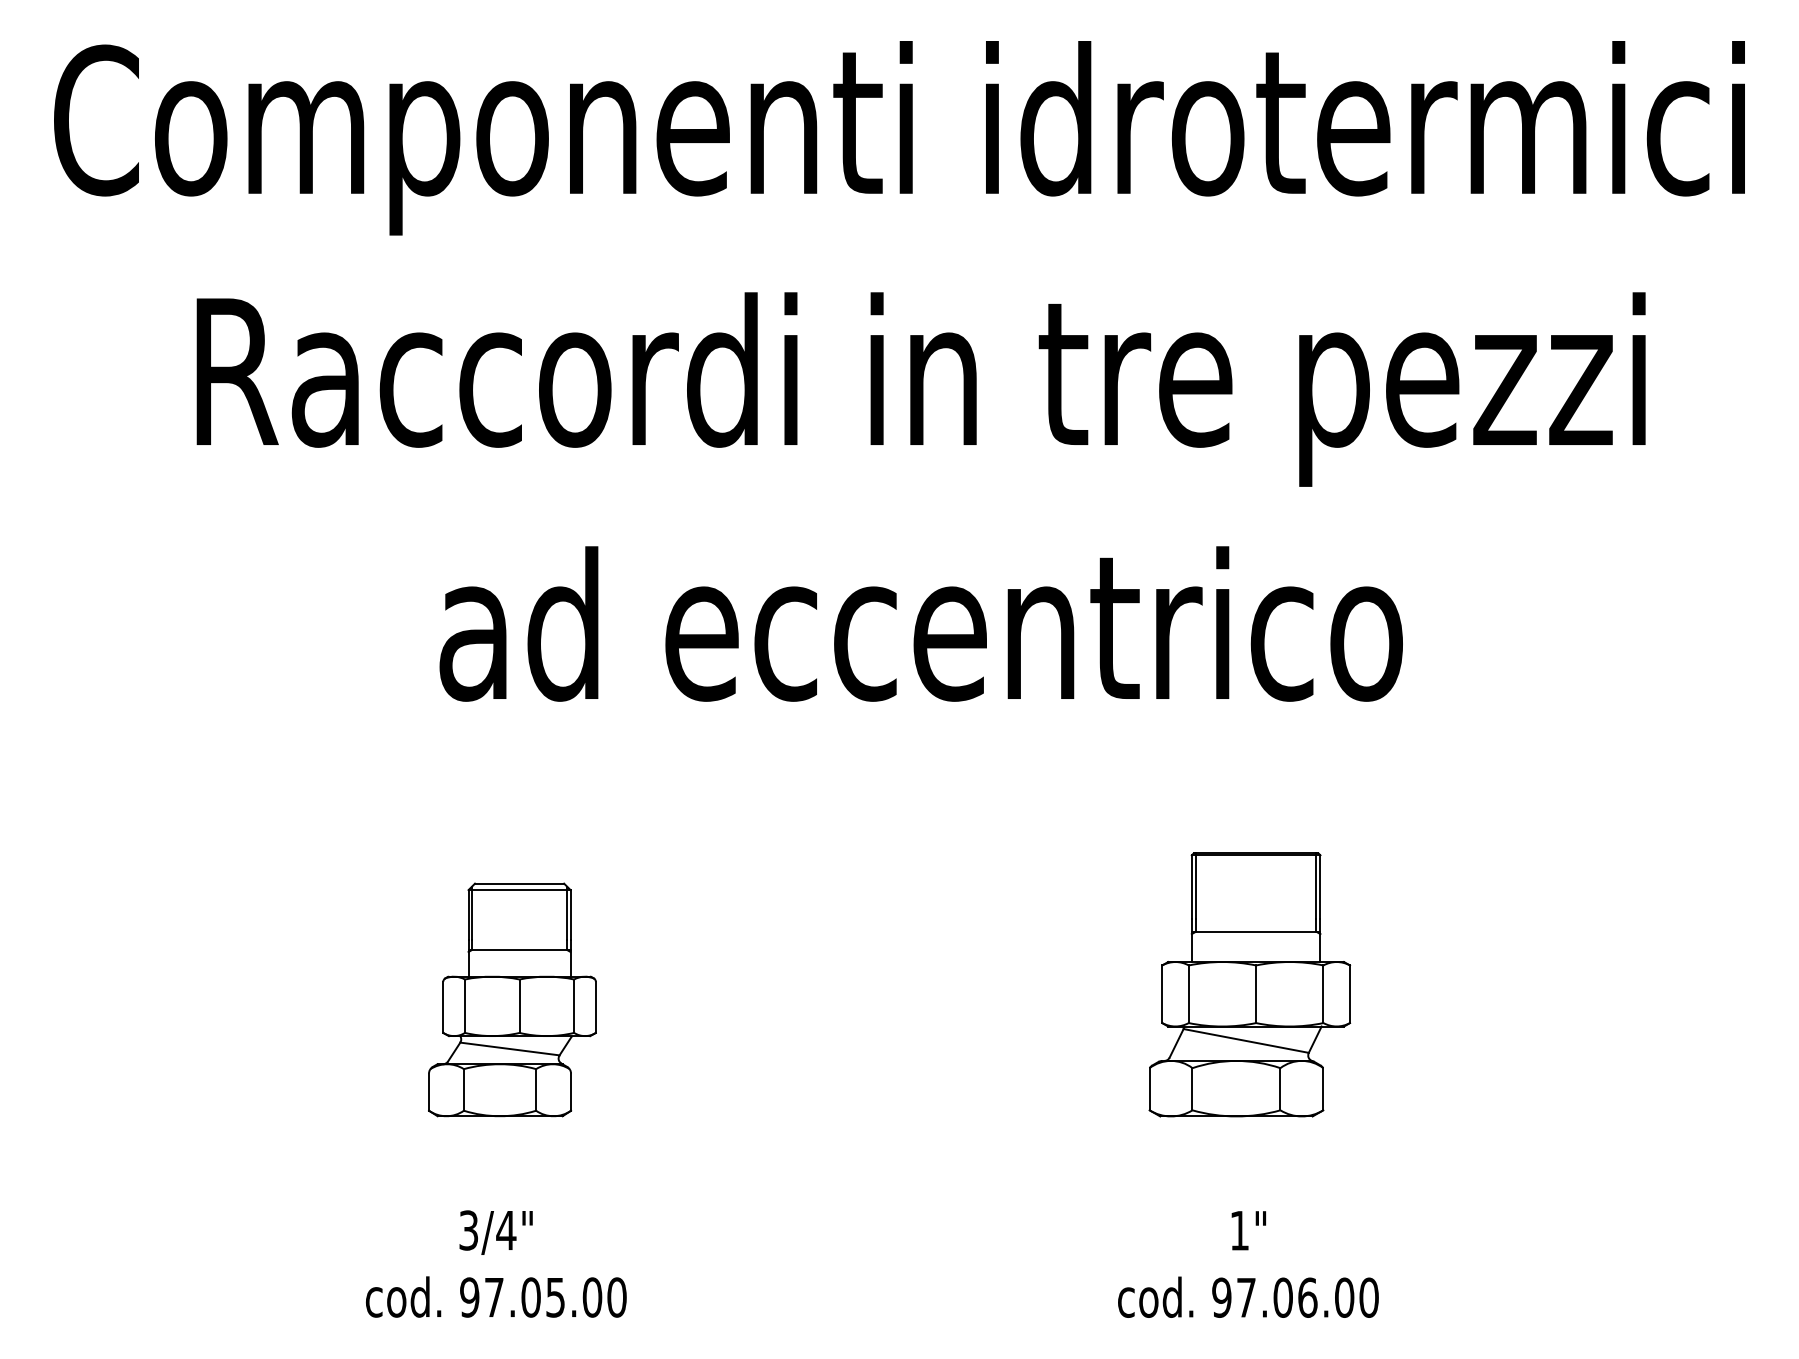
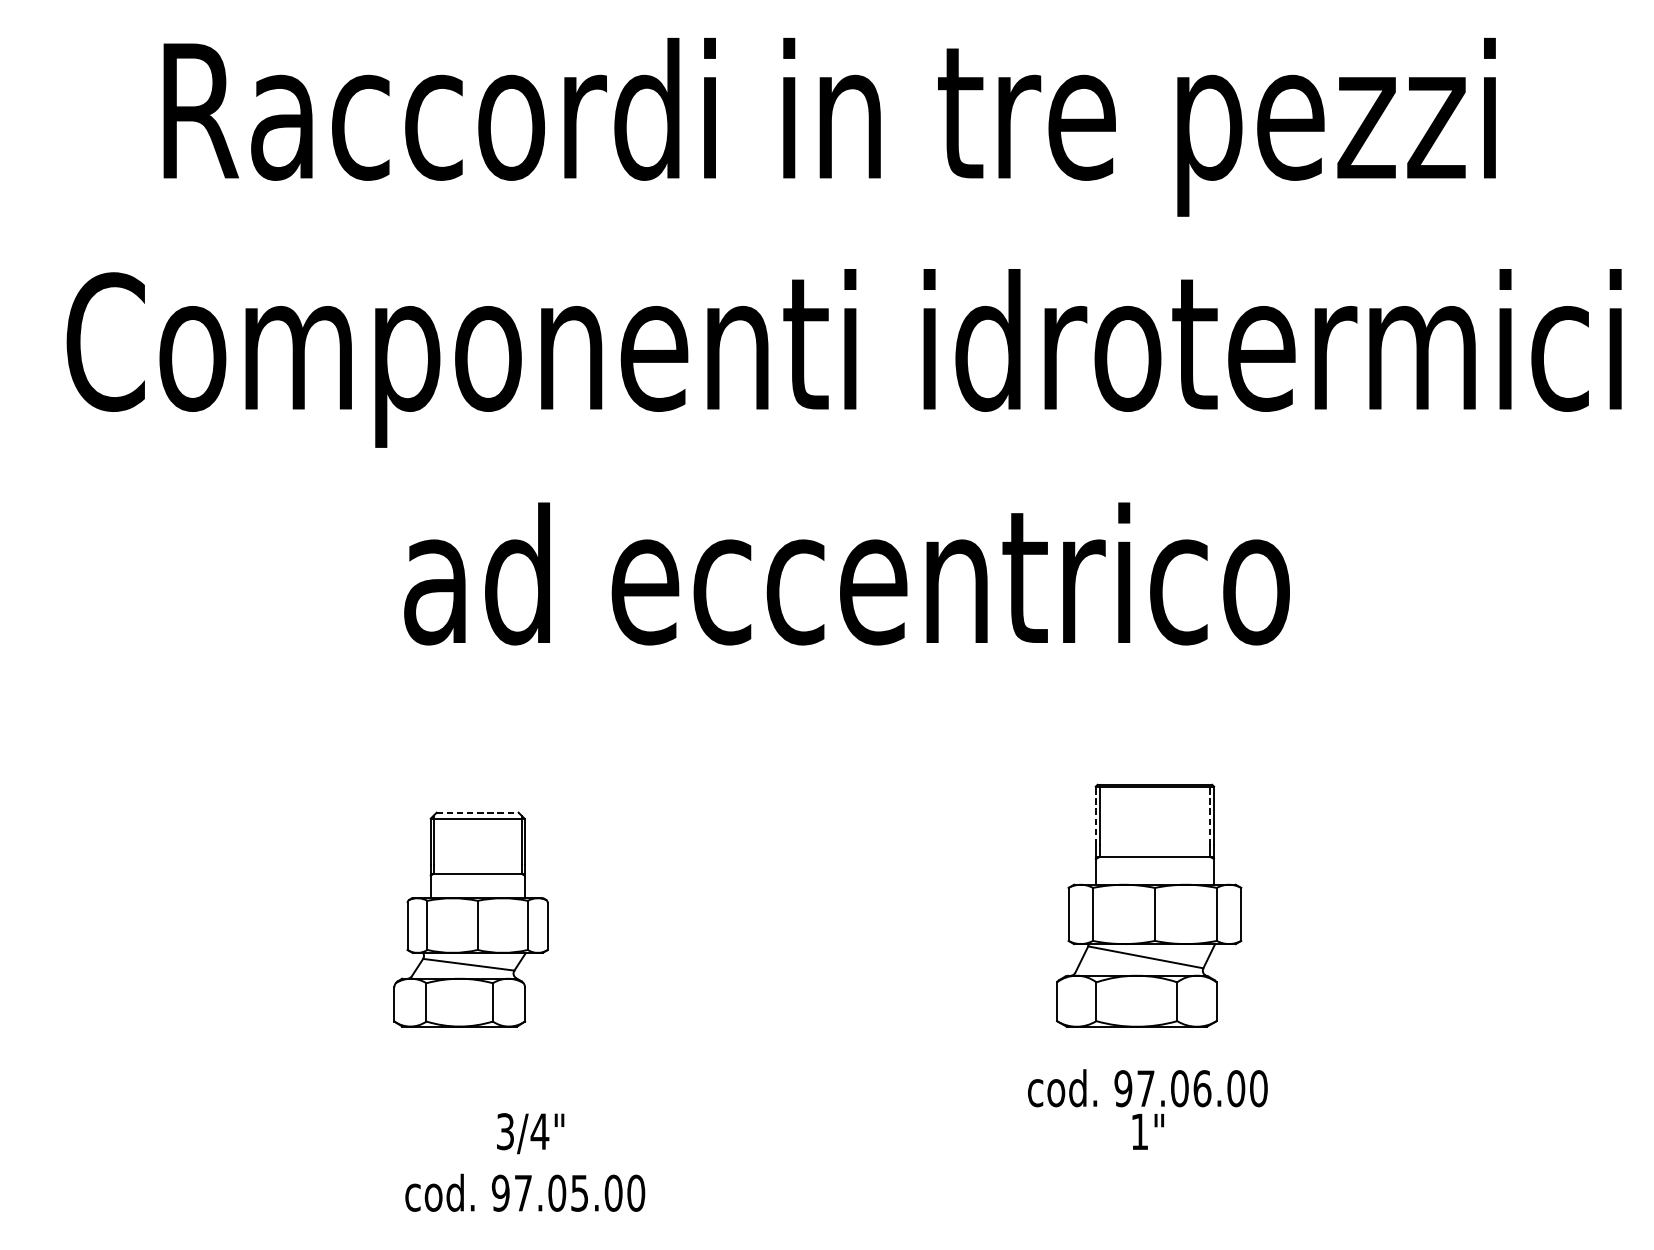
text: (899, 138) -> (827, 127), Componenti idrotermici -> Raccordi in tre pezzi
text: (917, 389) -> (843, 358), Raccordi in tre pezzi -> Componenti idrotermici
line: (519, 883) -> (477, 812), solid -> dashed
line: (1315, 886) -> (1209, 815), solid -> dashed
line: (1191, 887) -> (1095, 816), solid -> dashed
text: (495, 1232) -> (530, 1133), moved
text: (496, 1296) -> (525, 1192), moved
text: (1248, 1296) -> (1147, 1087), moved

